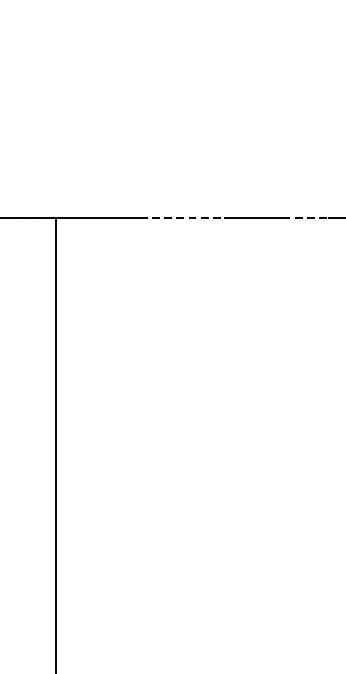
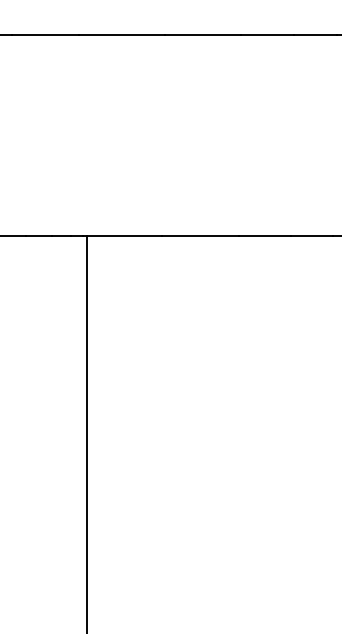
line: (182, 217) -> (200, 235), dashed -> solid
line: (305, 217) -> (311, 235), dashed -> solid

